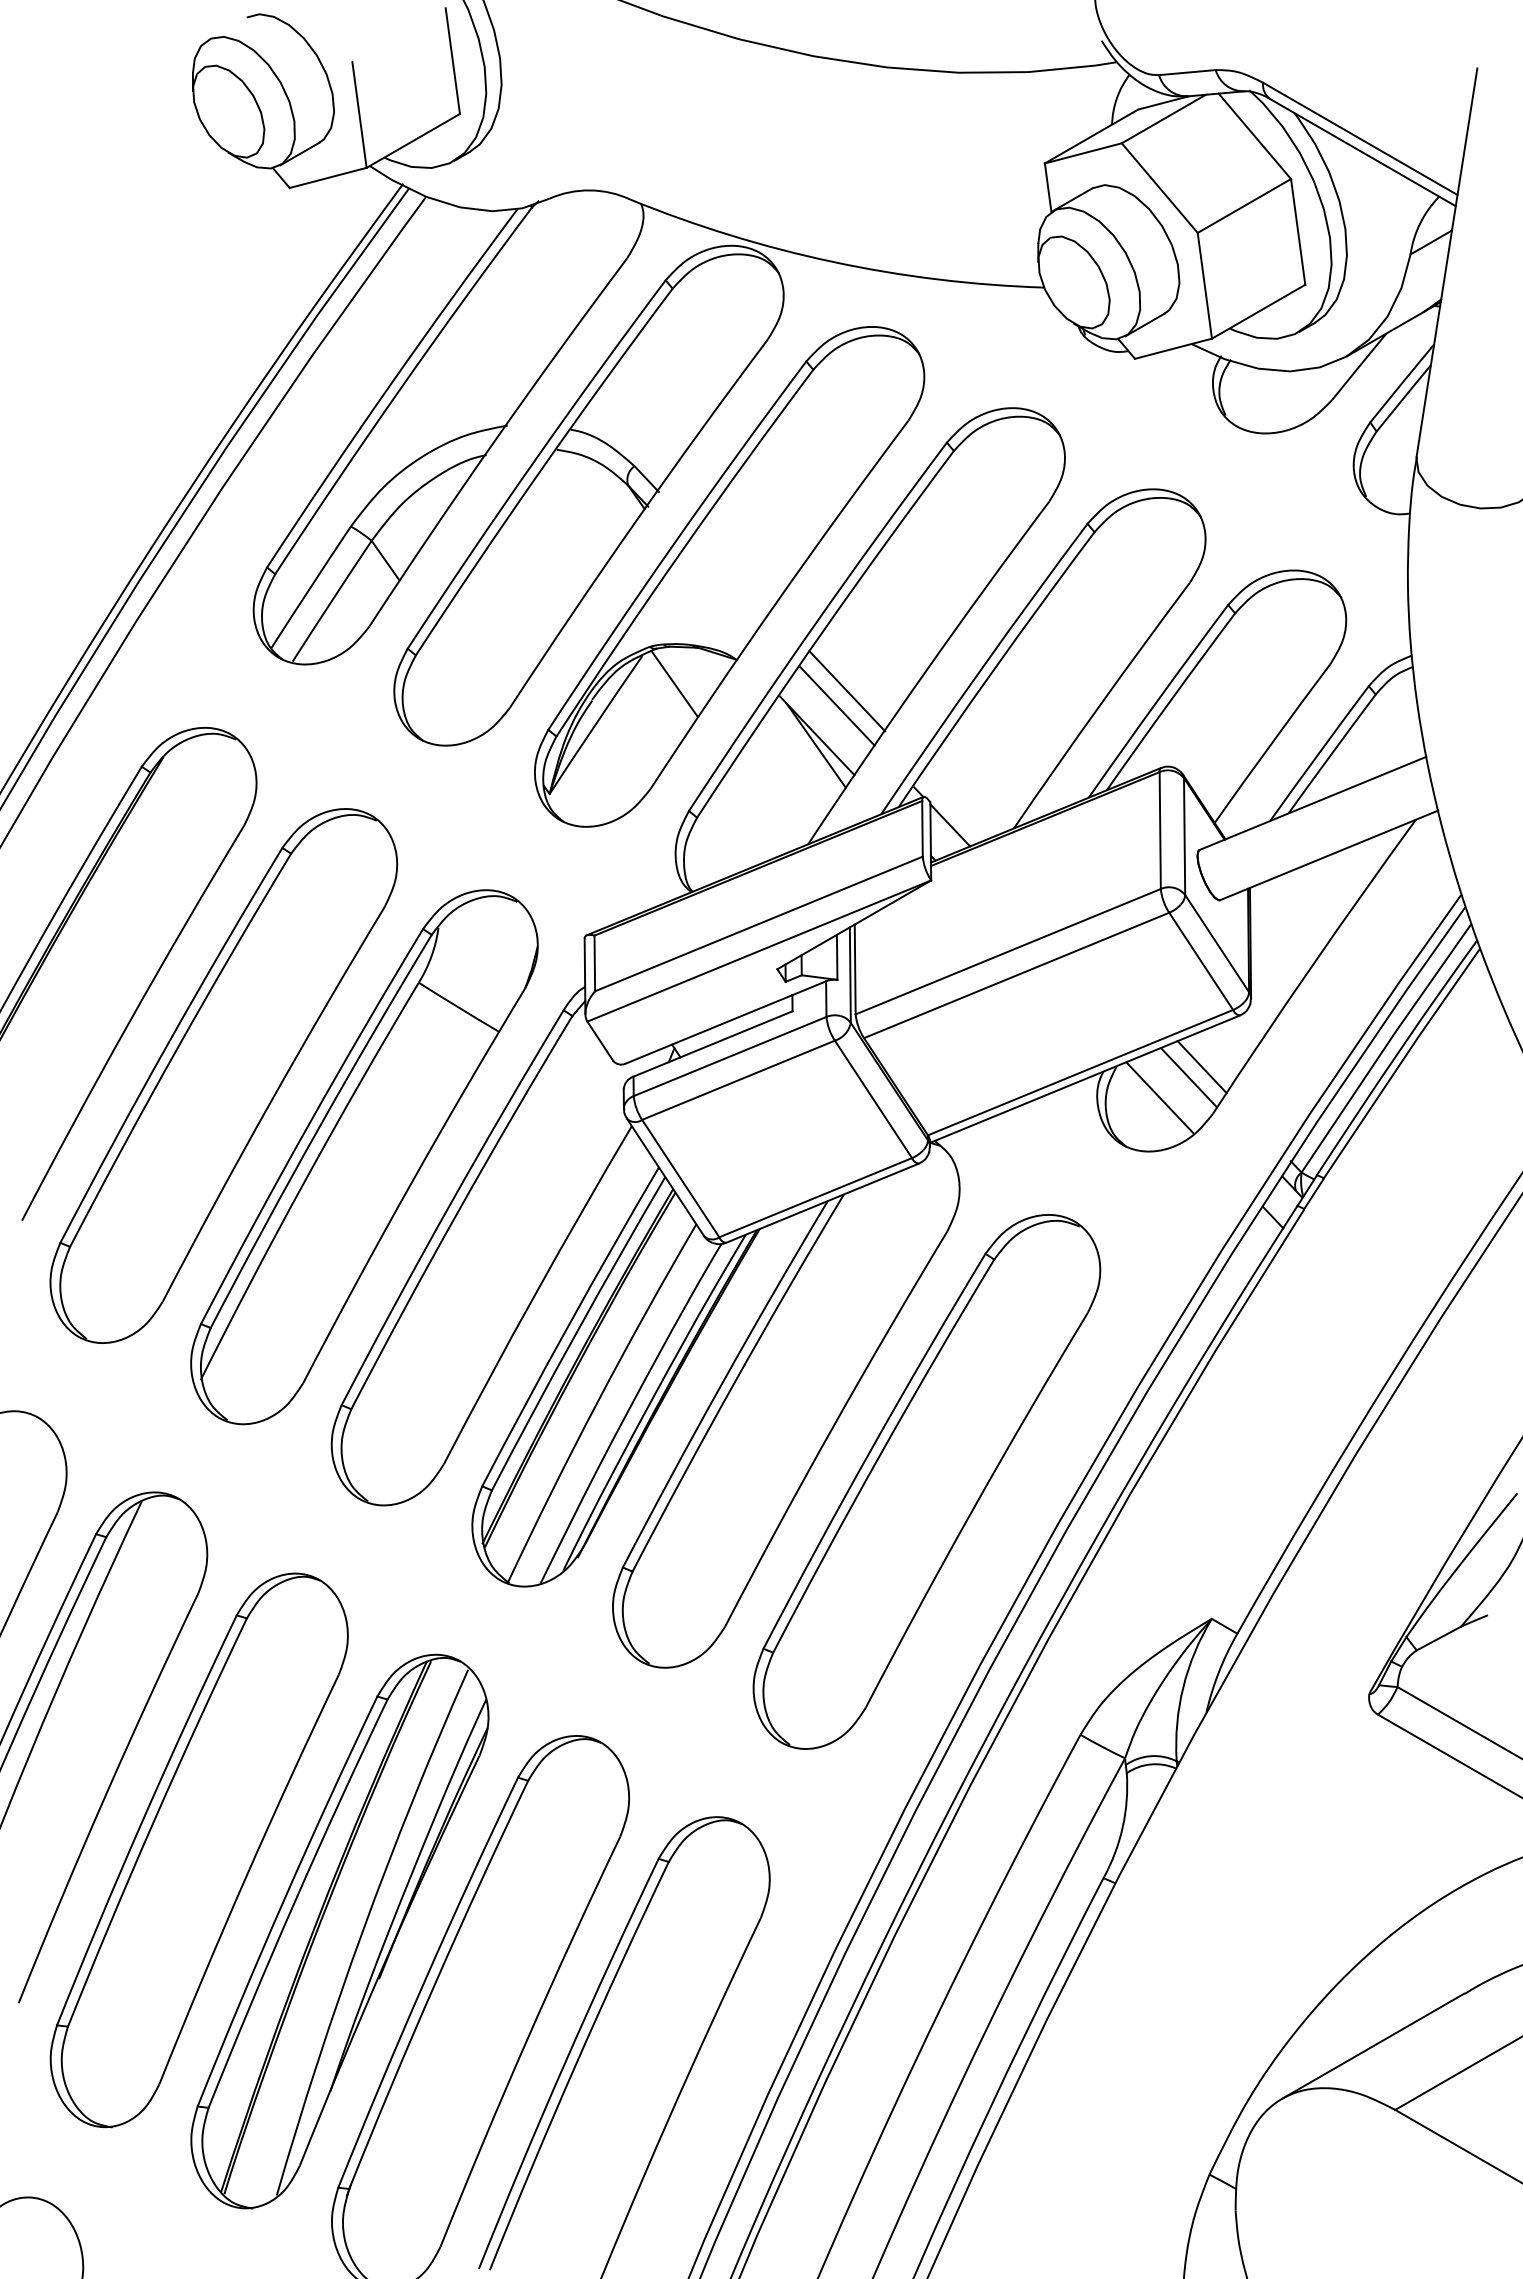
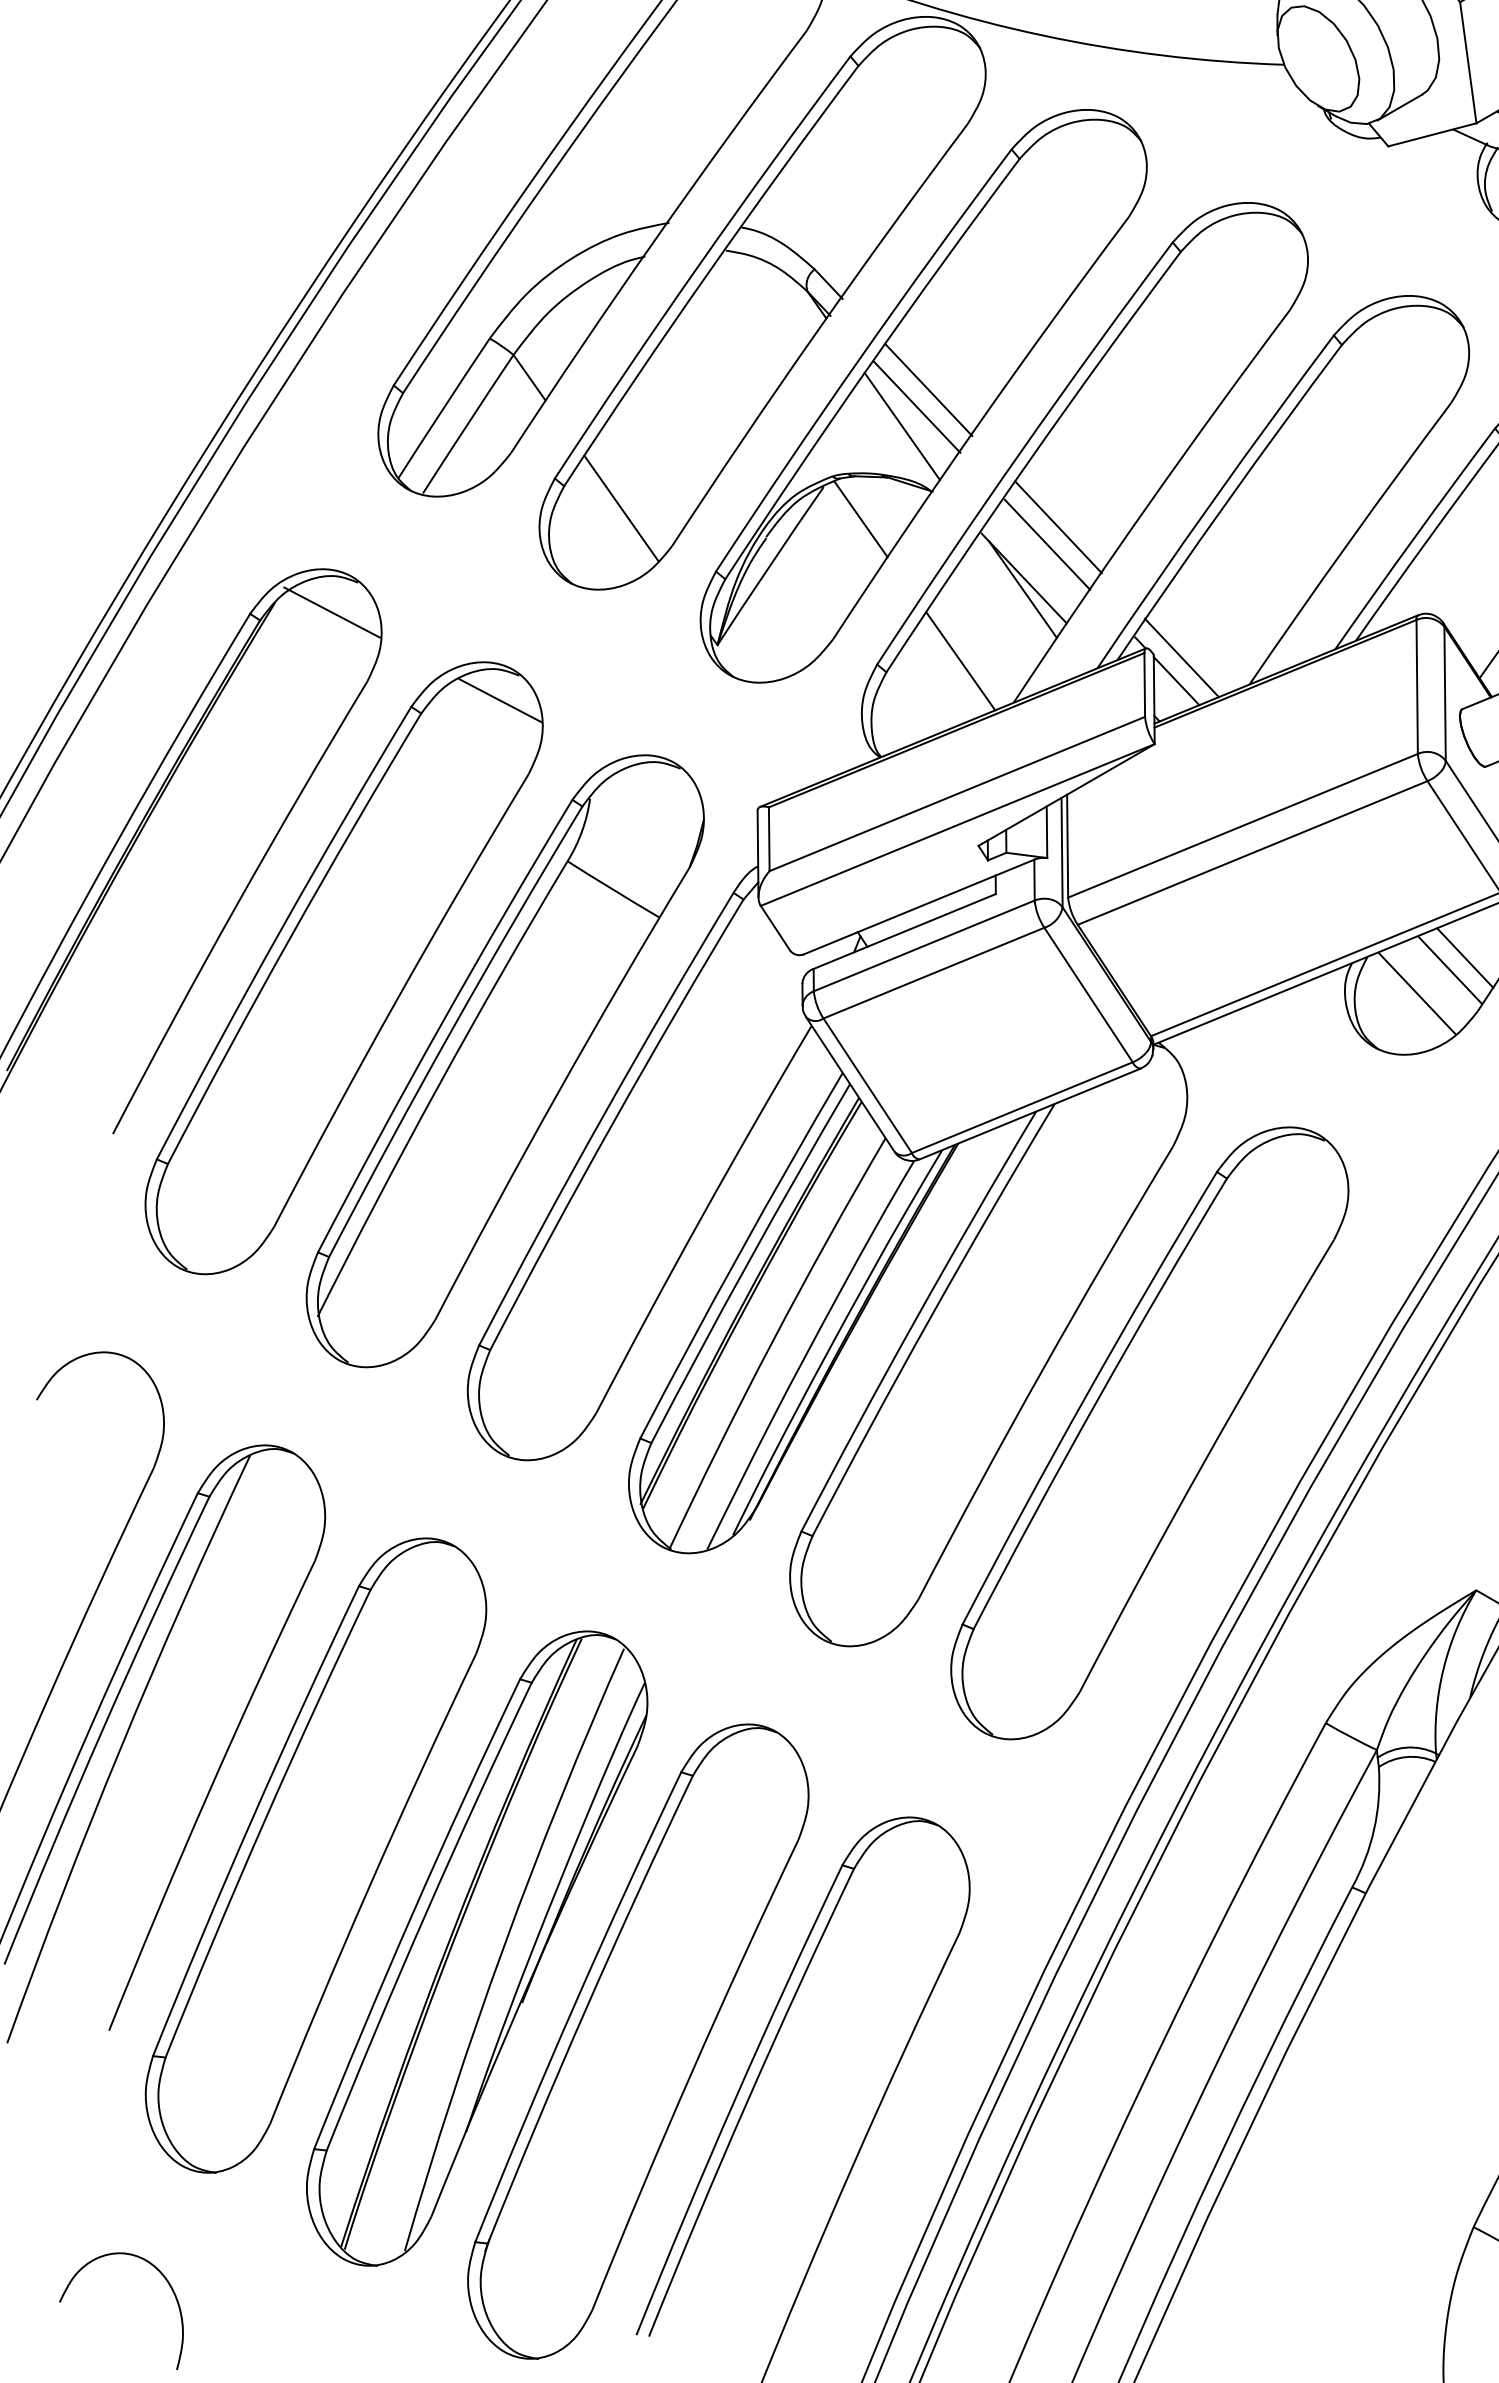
line: (733, 571) -> (928, 390), added
line: (723, 586) -> (916, 407), added
line: (710, 602) -> (901, 425), added
line: (465, 674) -> (621, 508), added
line: (213, 765) -> (332, 612), added
line: (954, 805) -> (1181, 658), added
line: (761, 807) -> (960, 660), added
line: (360, 842) -> (500, 700), added

